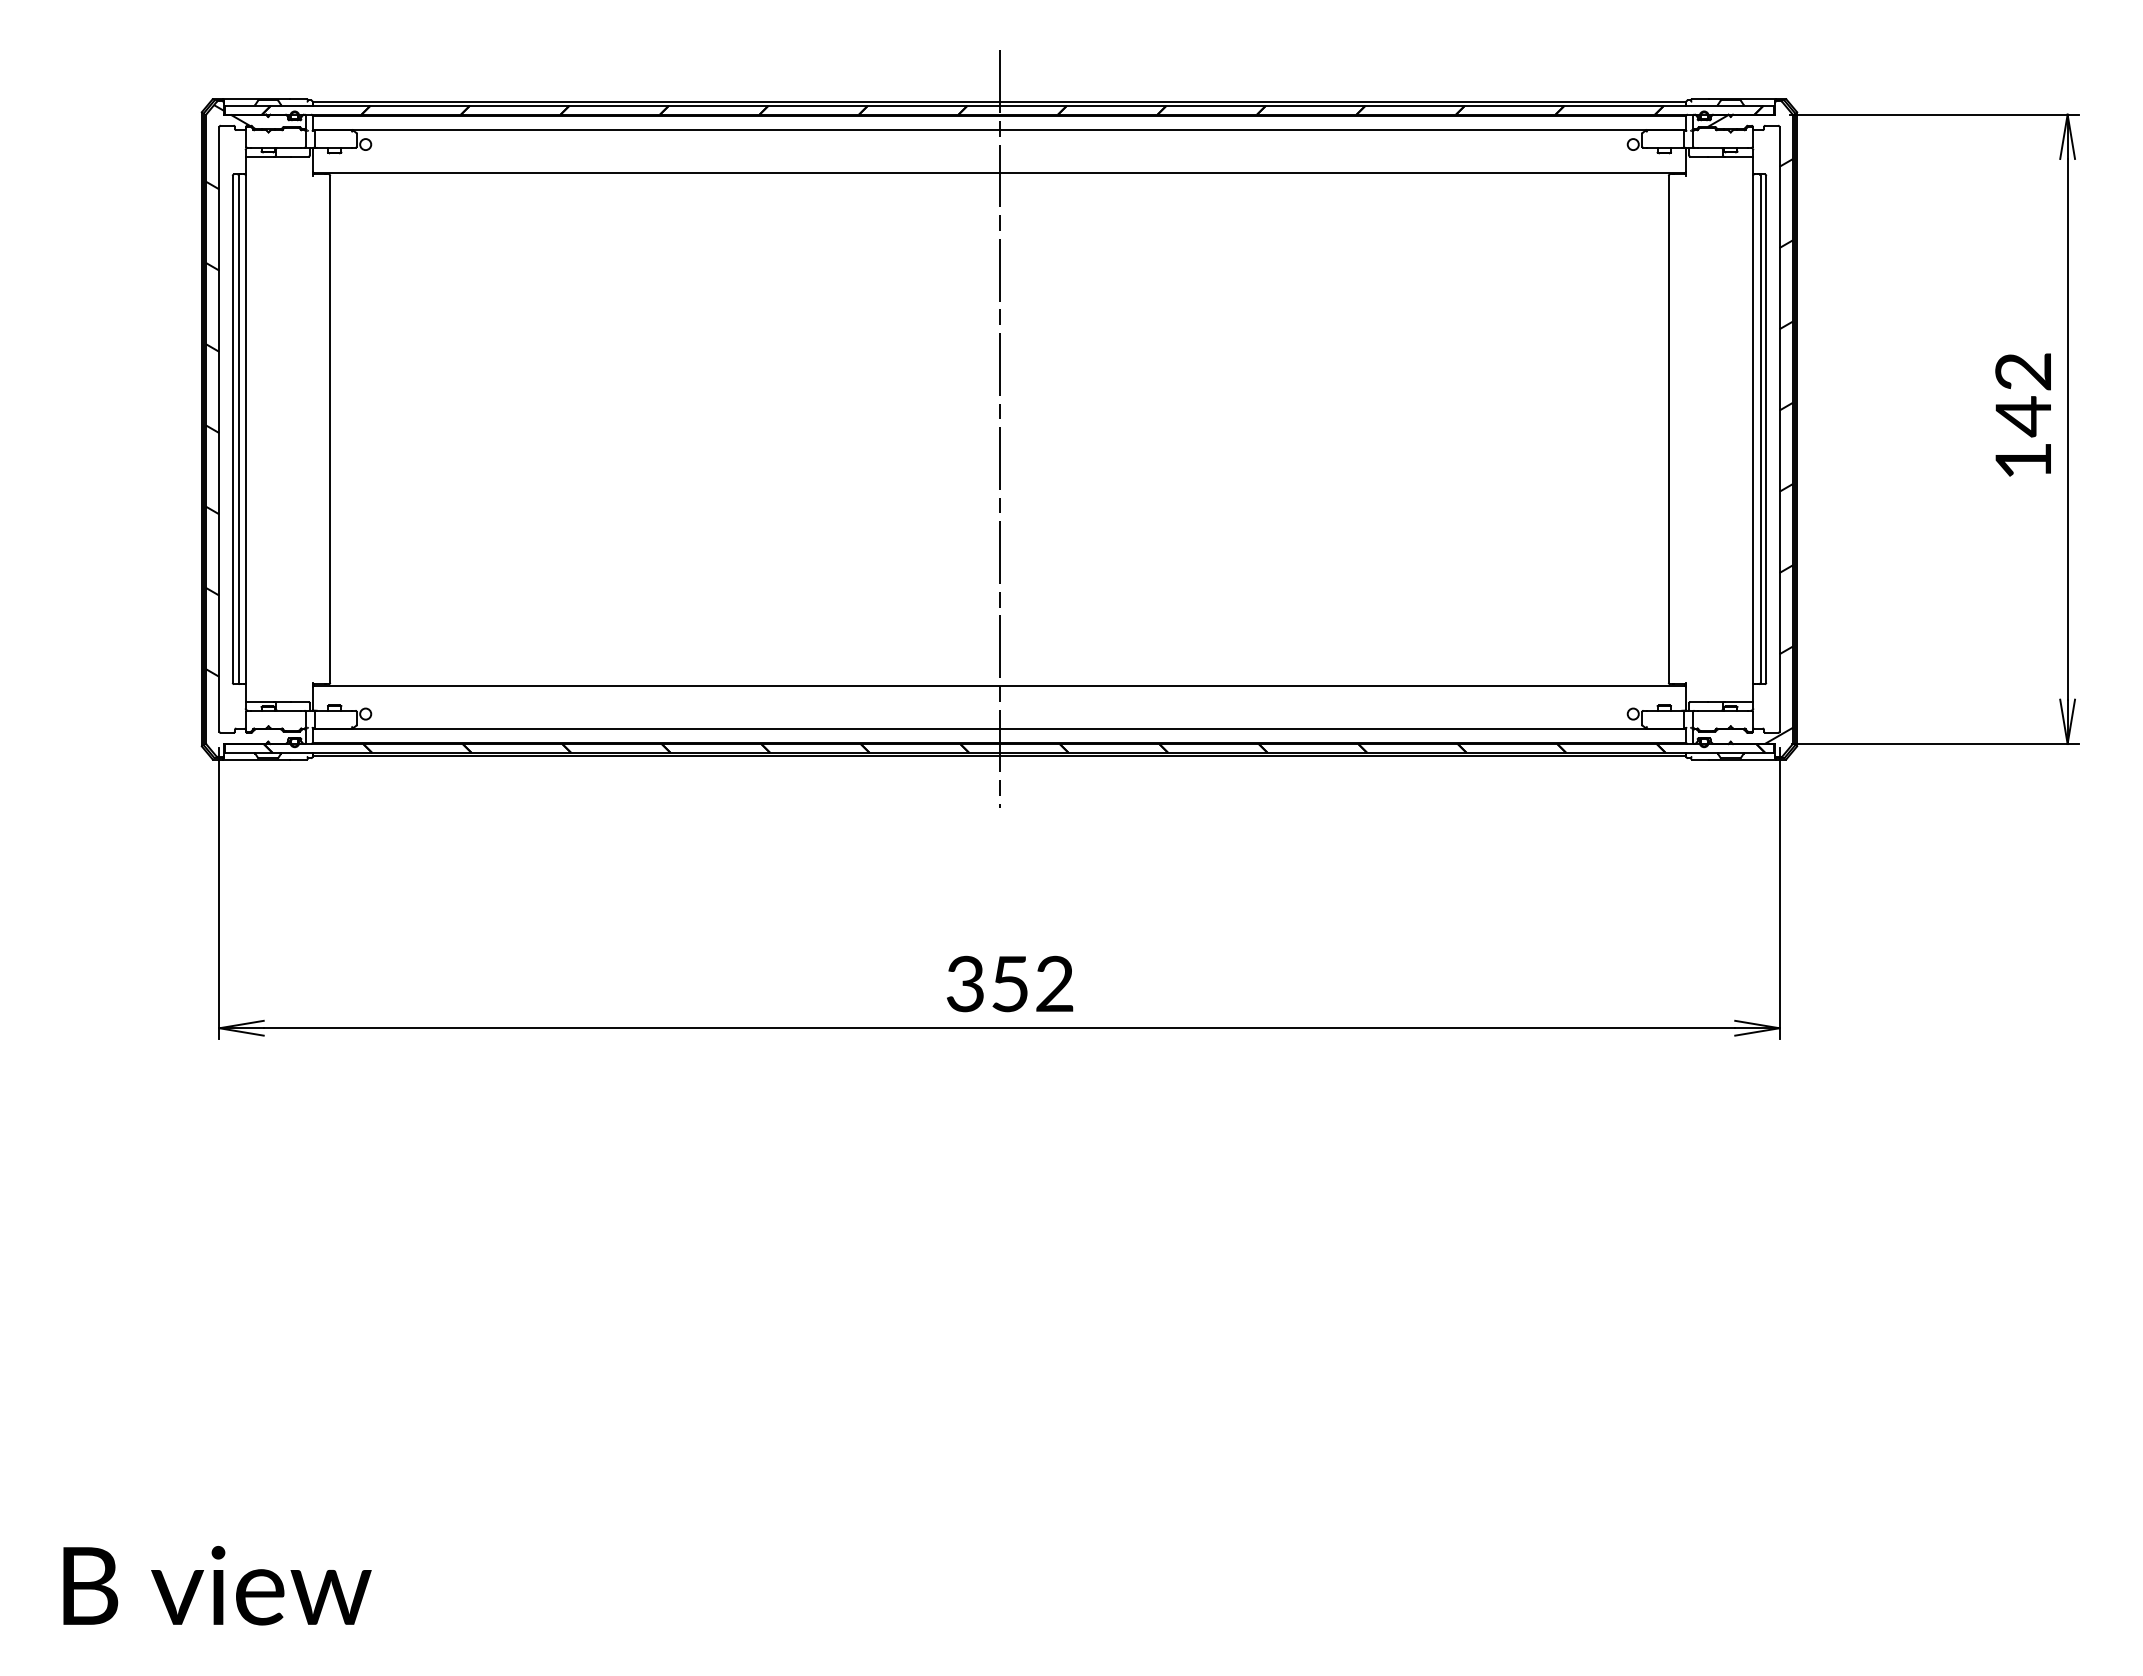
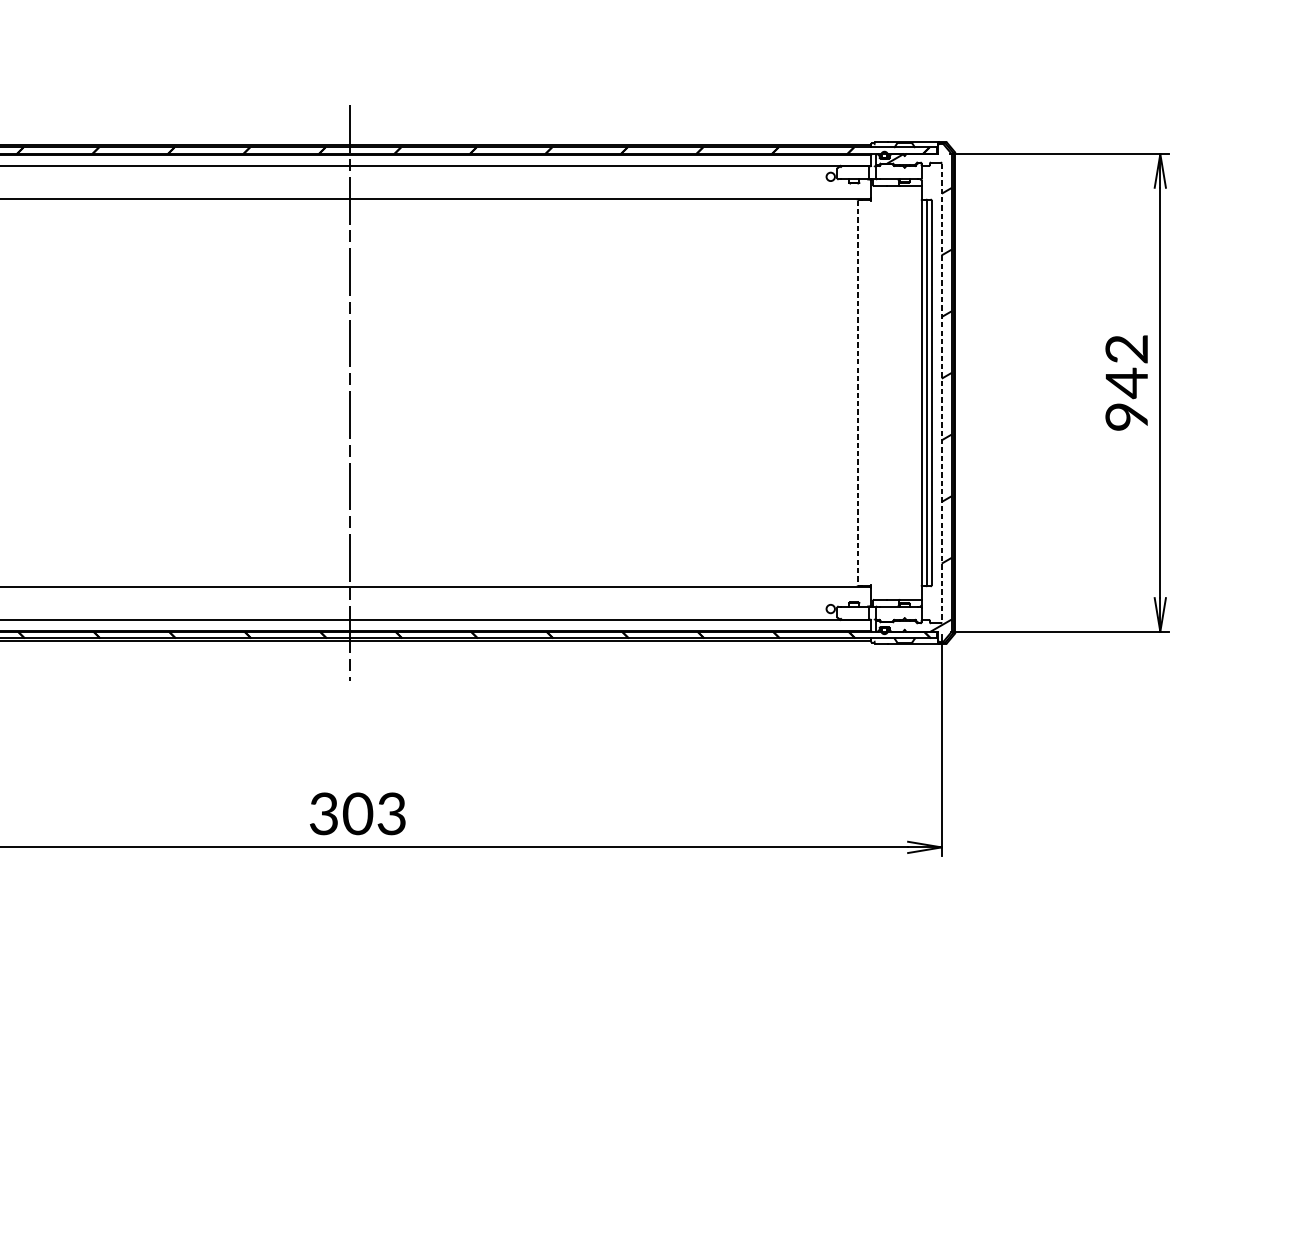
line: (1668, 429) -> (857, 393), solid -> dashed
line: (1779, 429) -> (941, 393), solid -> dashed
text: (2022, 461) -> (1126, 417), 142 -> 942
text: (1031, 983) -> (374, 813), 352 -> 303

